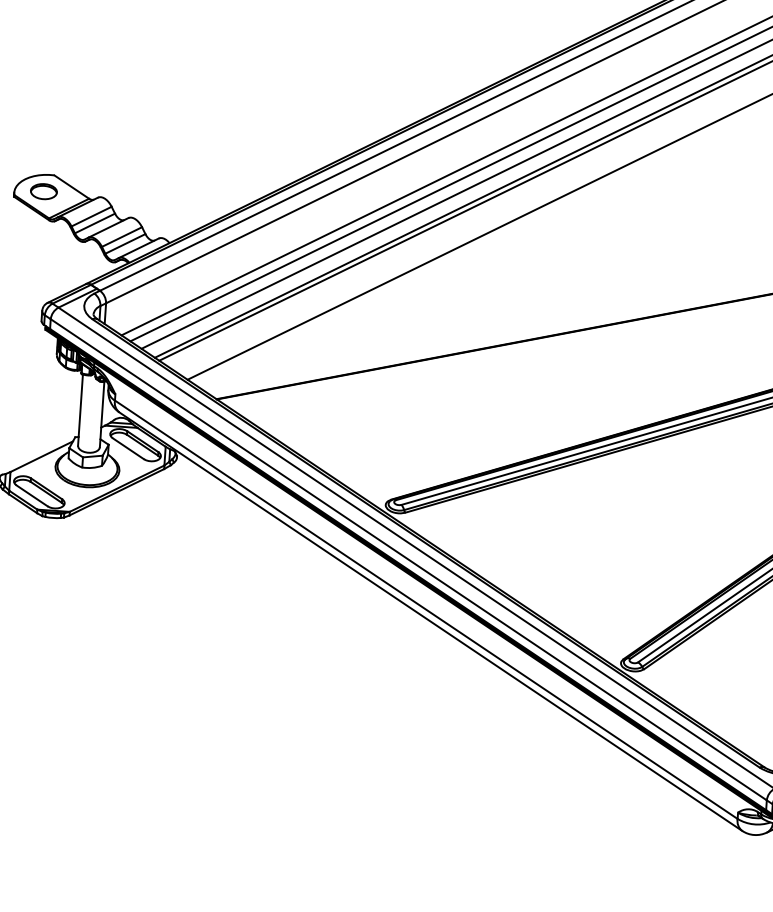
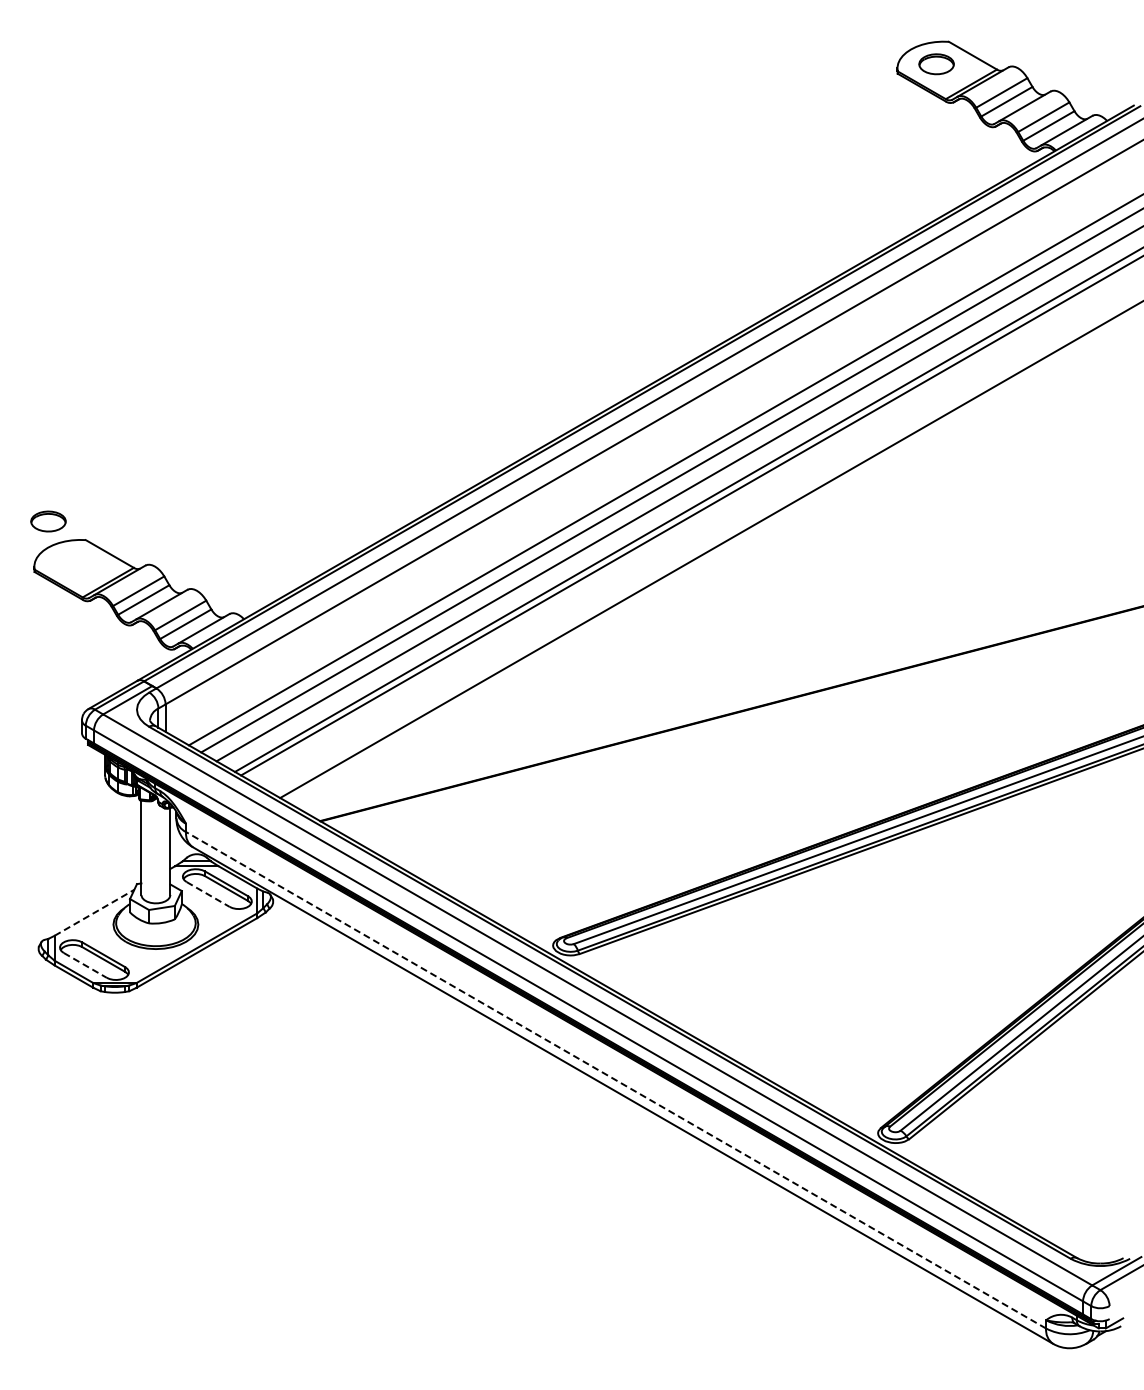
part: (43, 191) -> (48, 521), moved
line: (128, 448) -> (208, 894), solid -> dashed
line: (41, 456) -> (94, 912), solid -> dashed
line: (32, 495) -> (85, 965), solid -> dashed
line: (426, 609) -> (616, 1080), solid -> dashed

